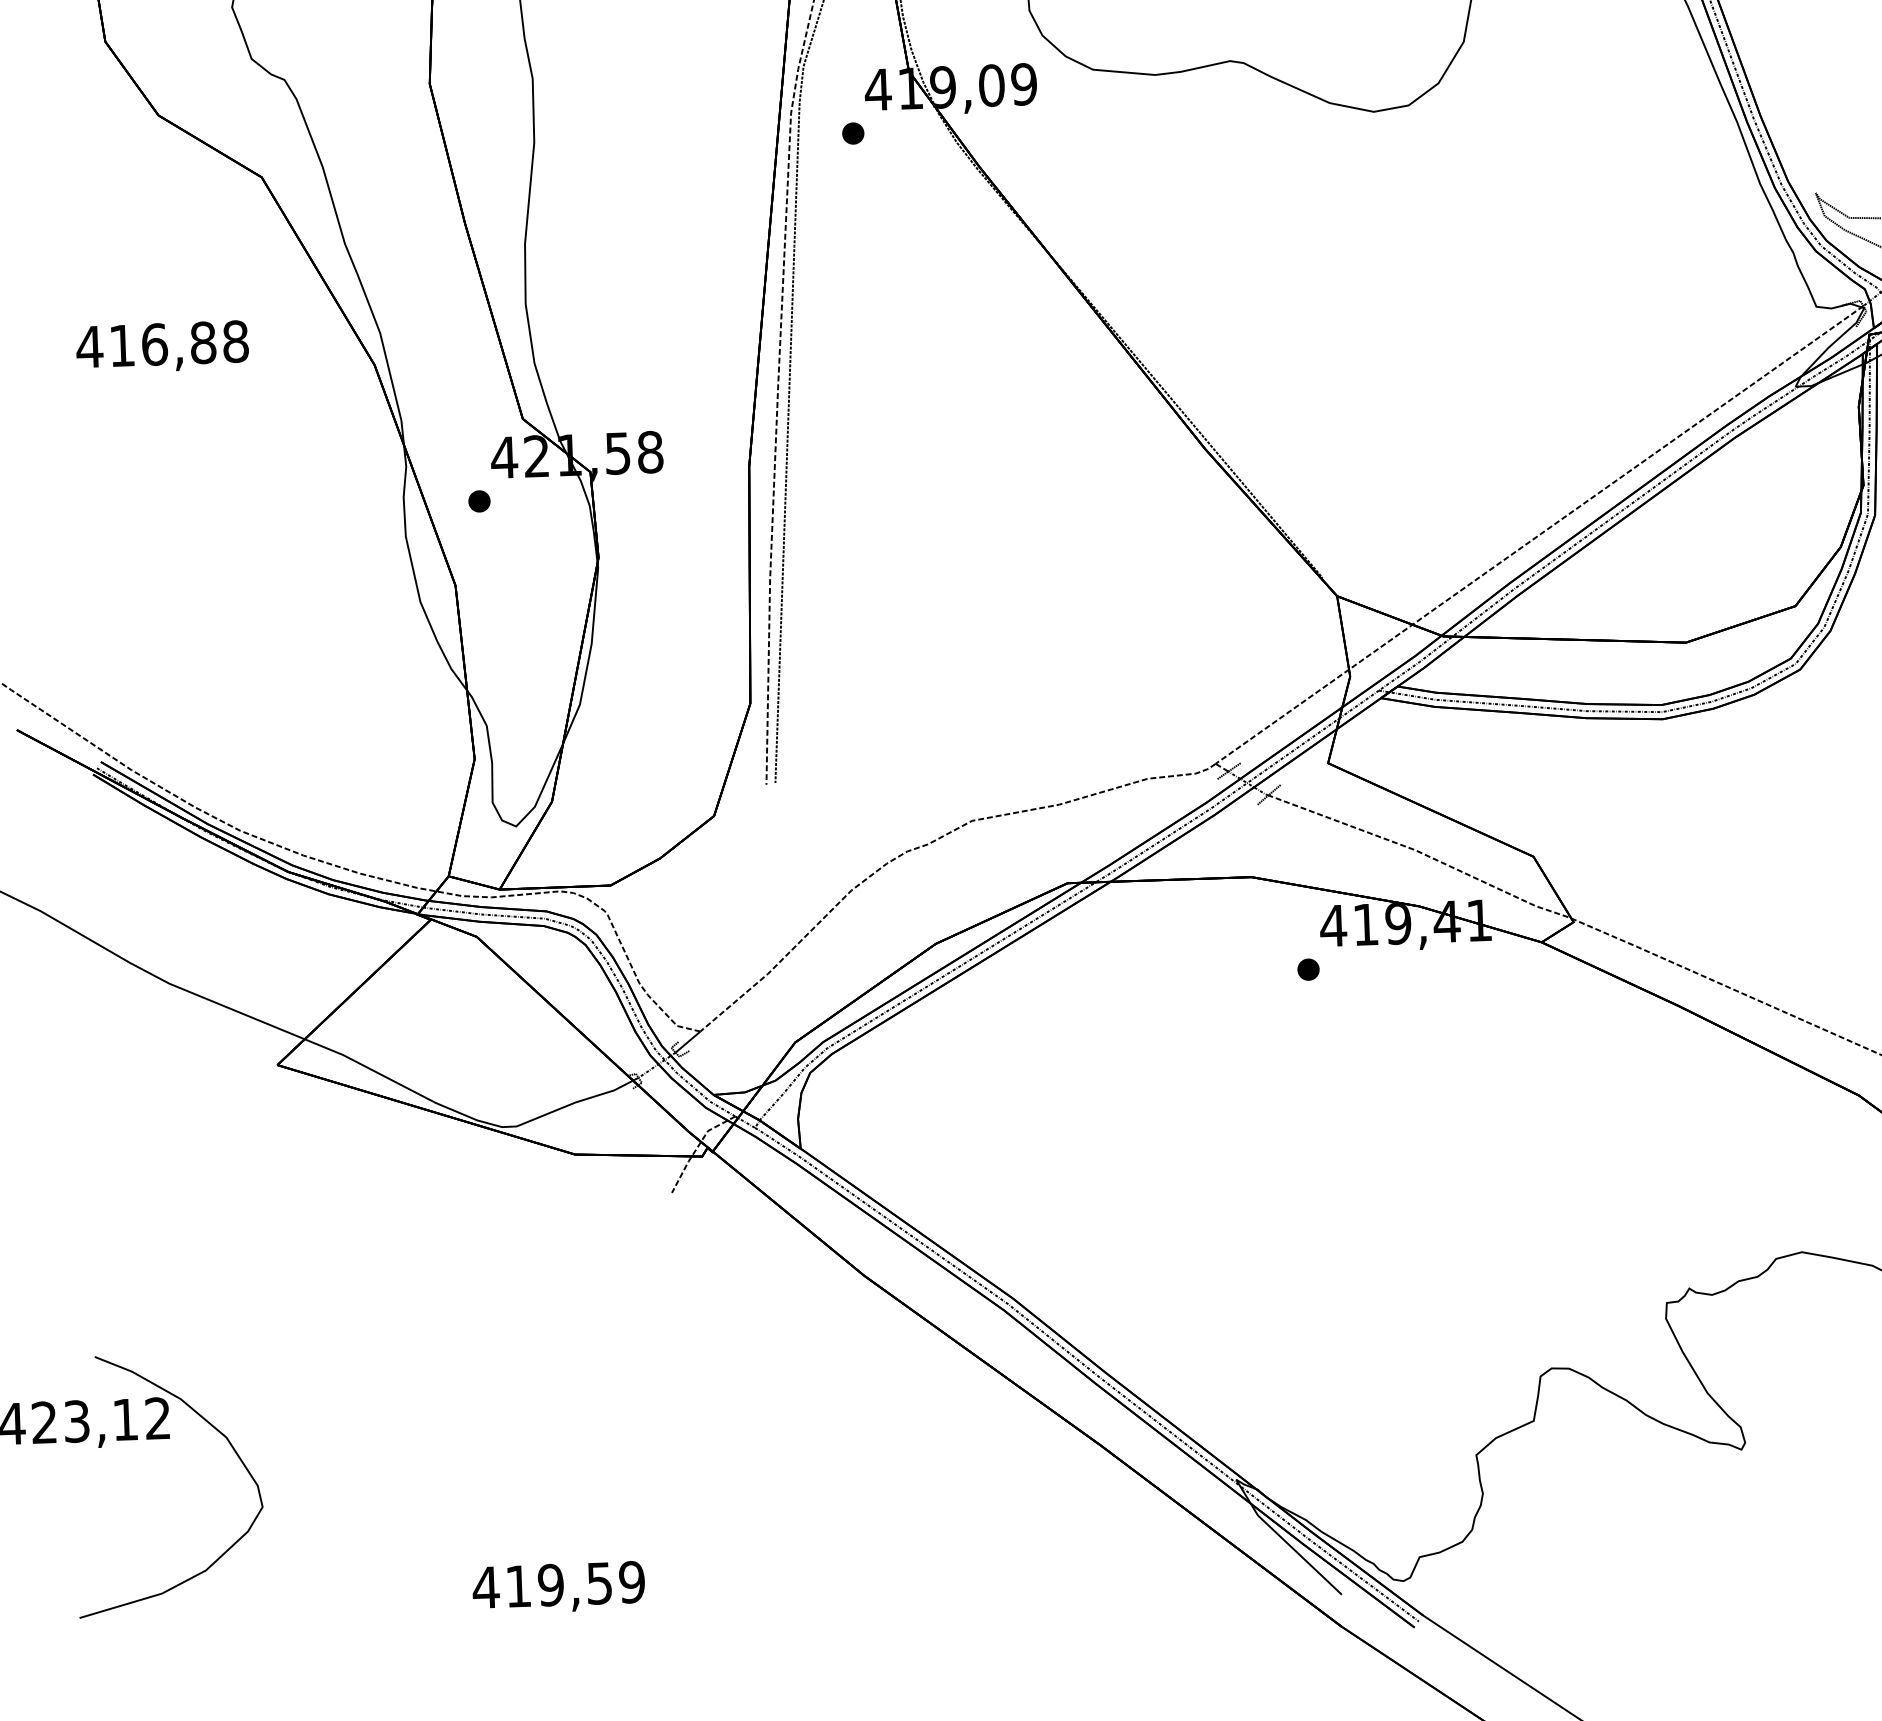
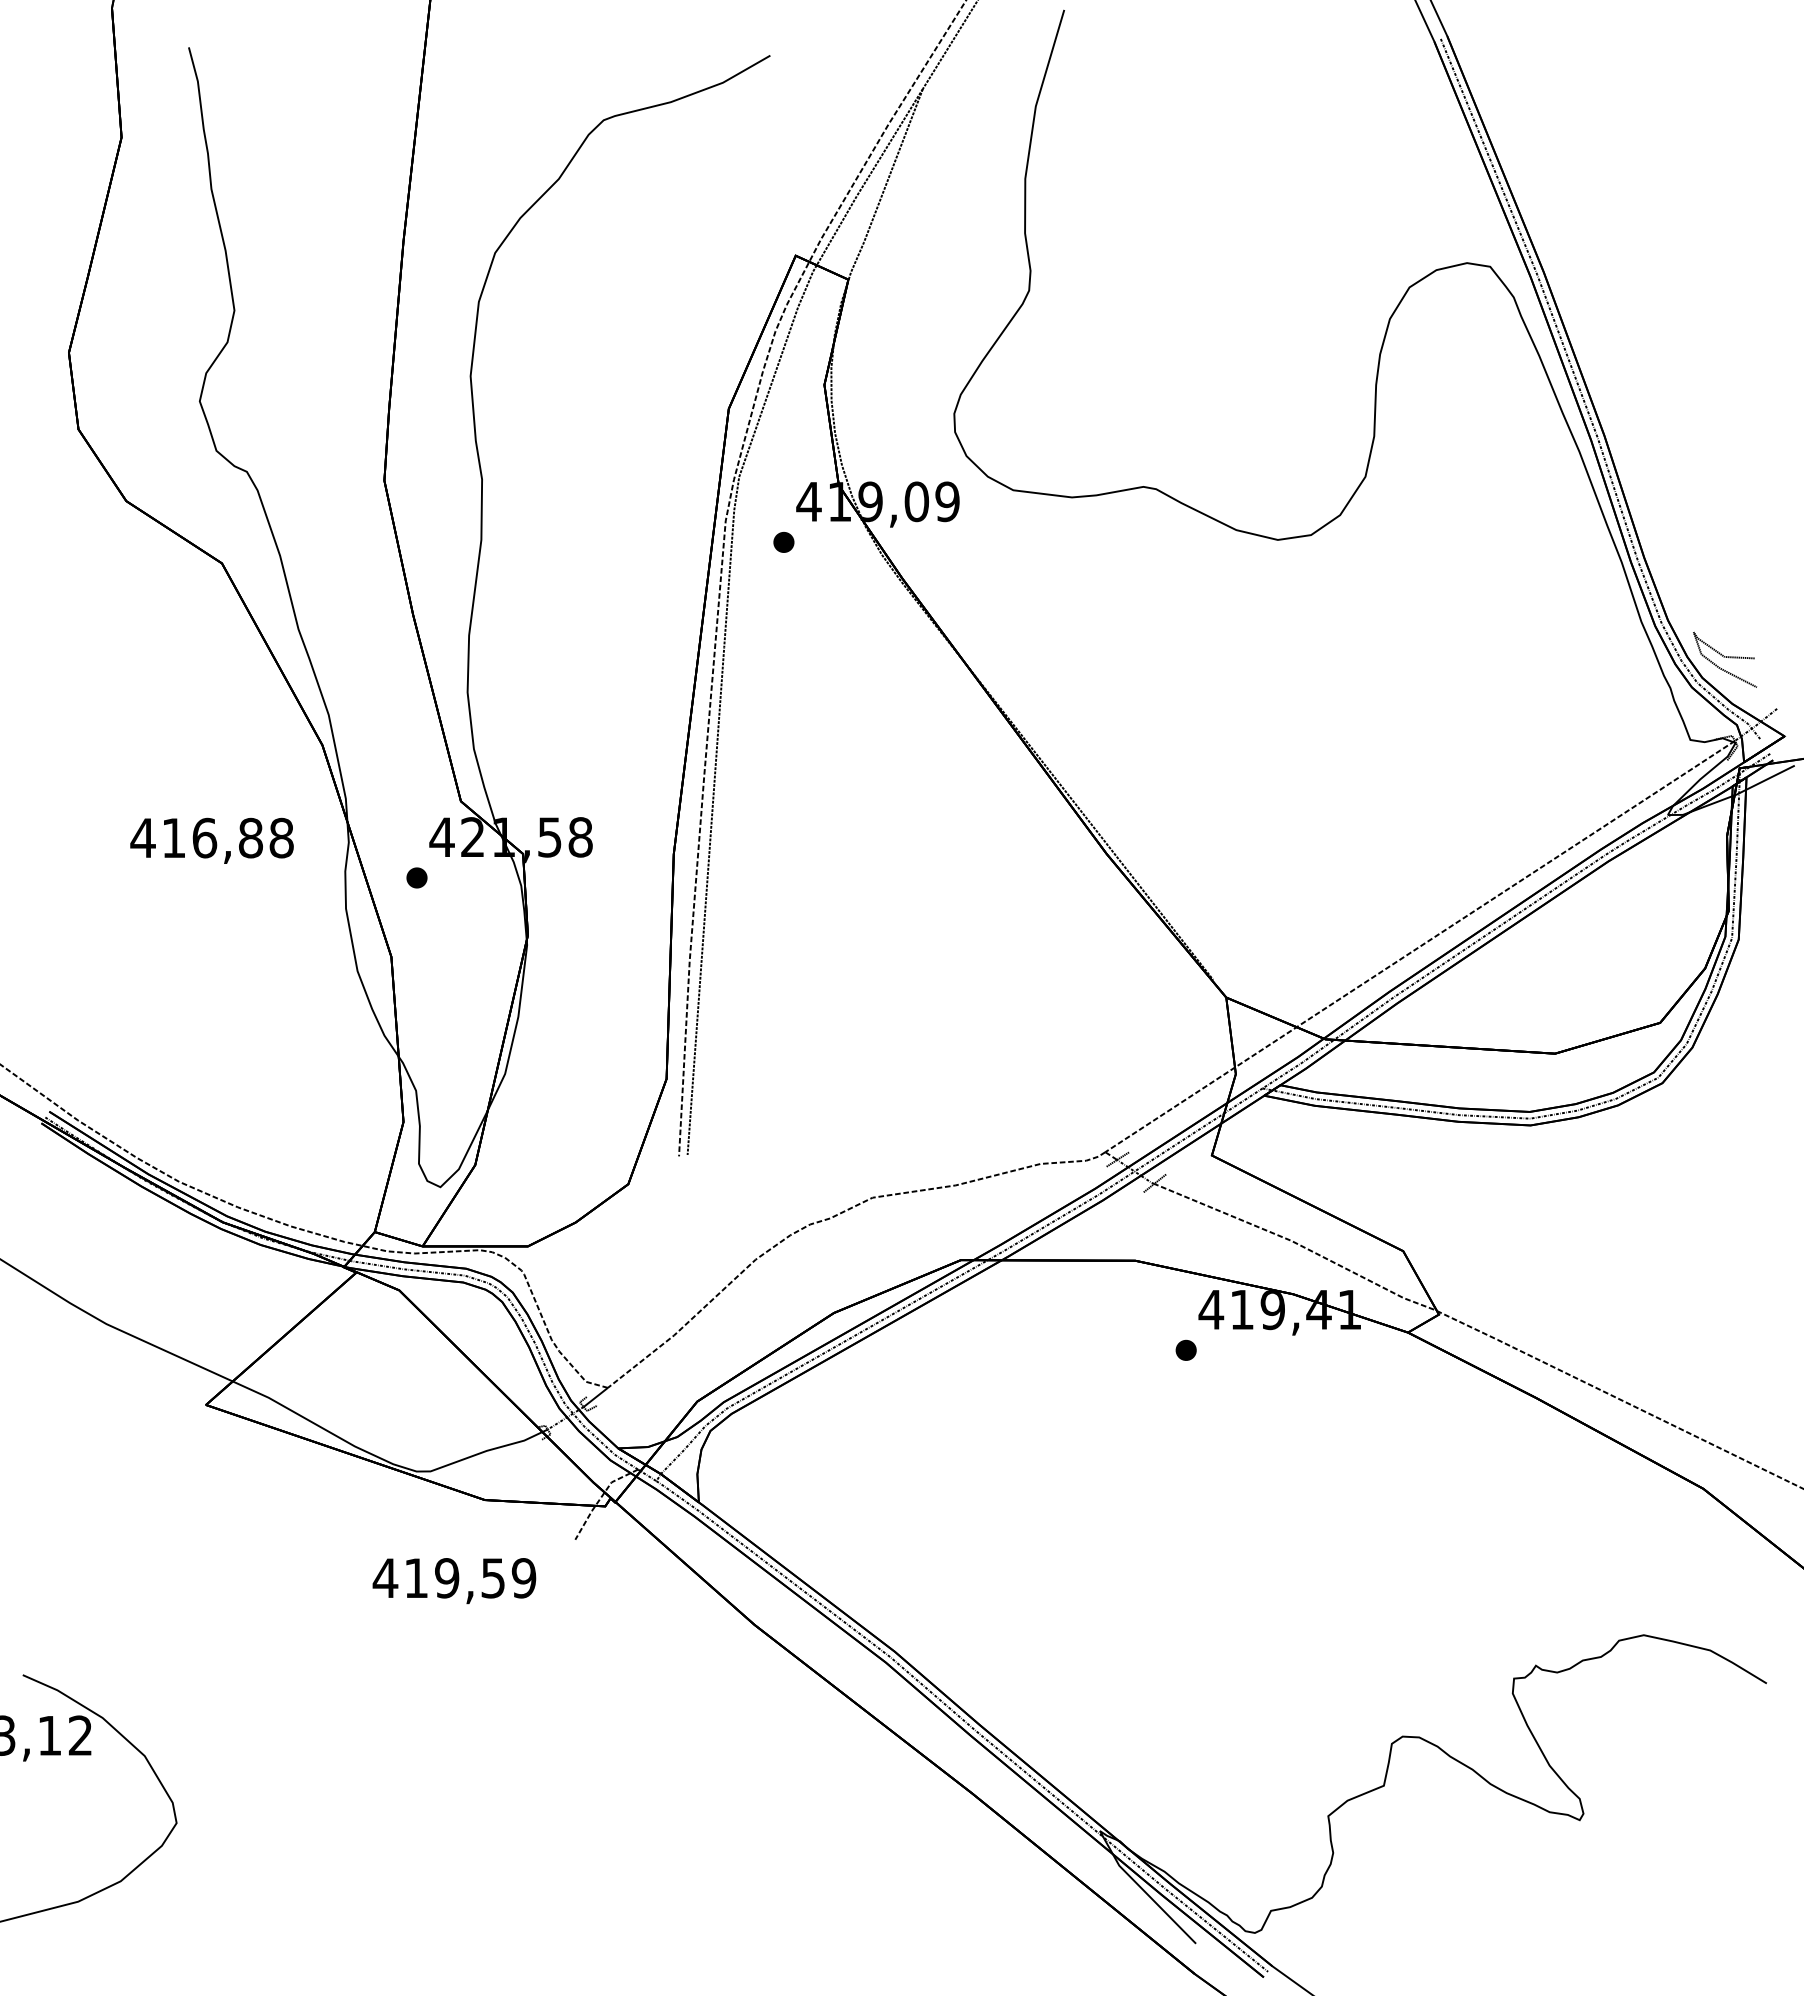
text: (161, 346) -> (211, 840), moved
text: (558, 1588) -> (454, 1581), moved

